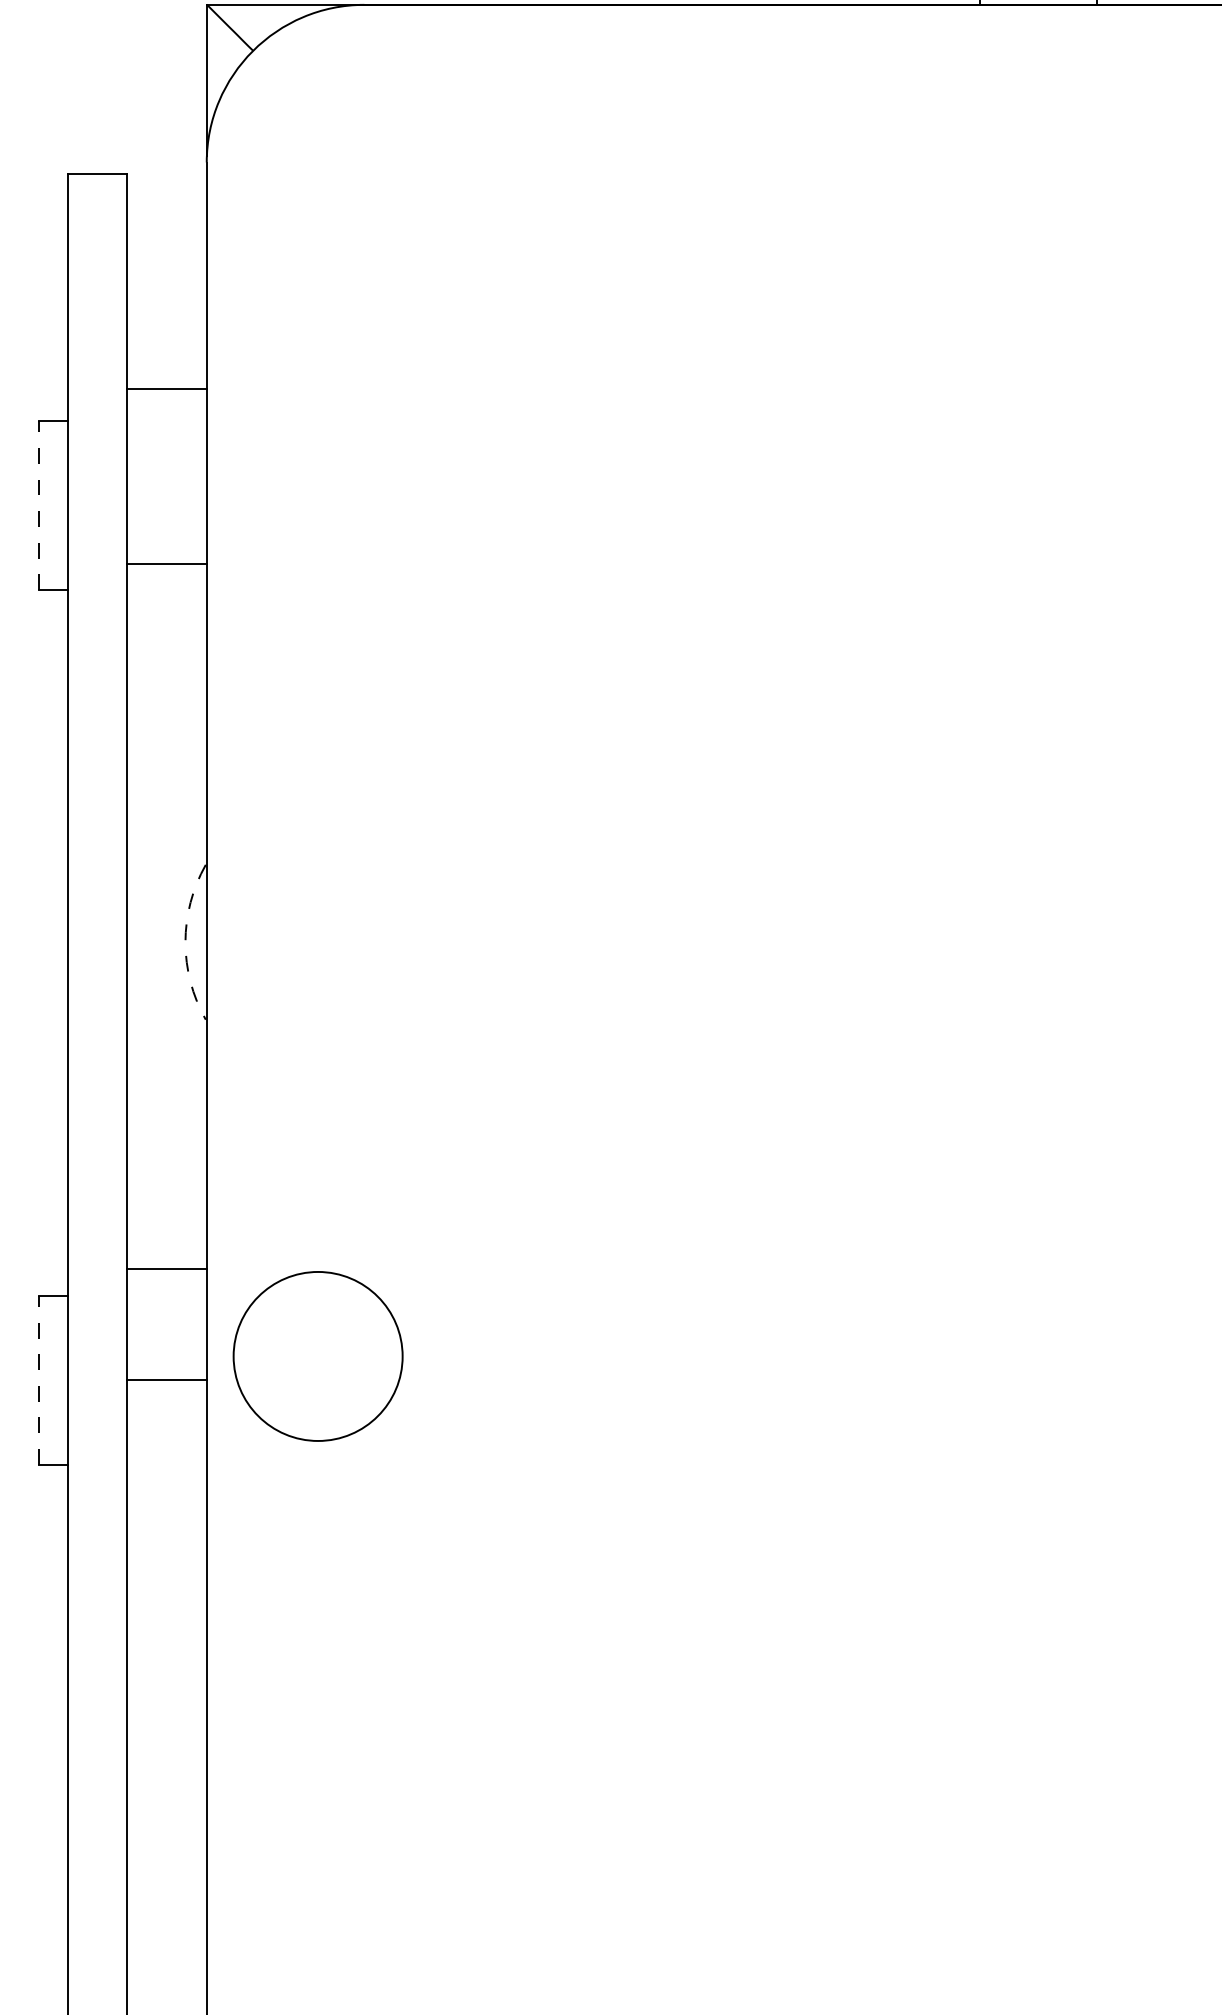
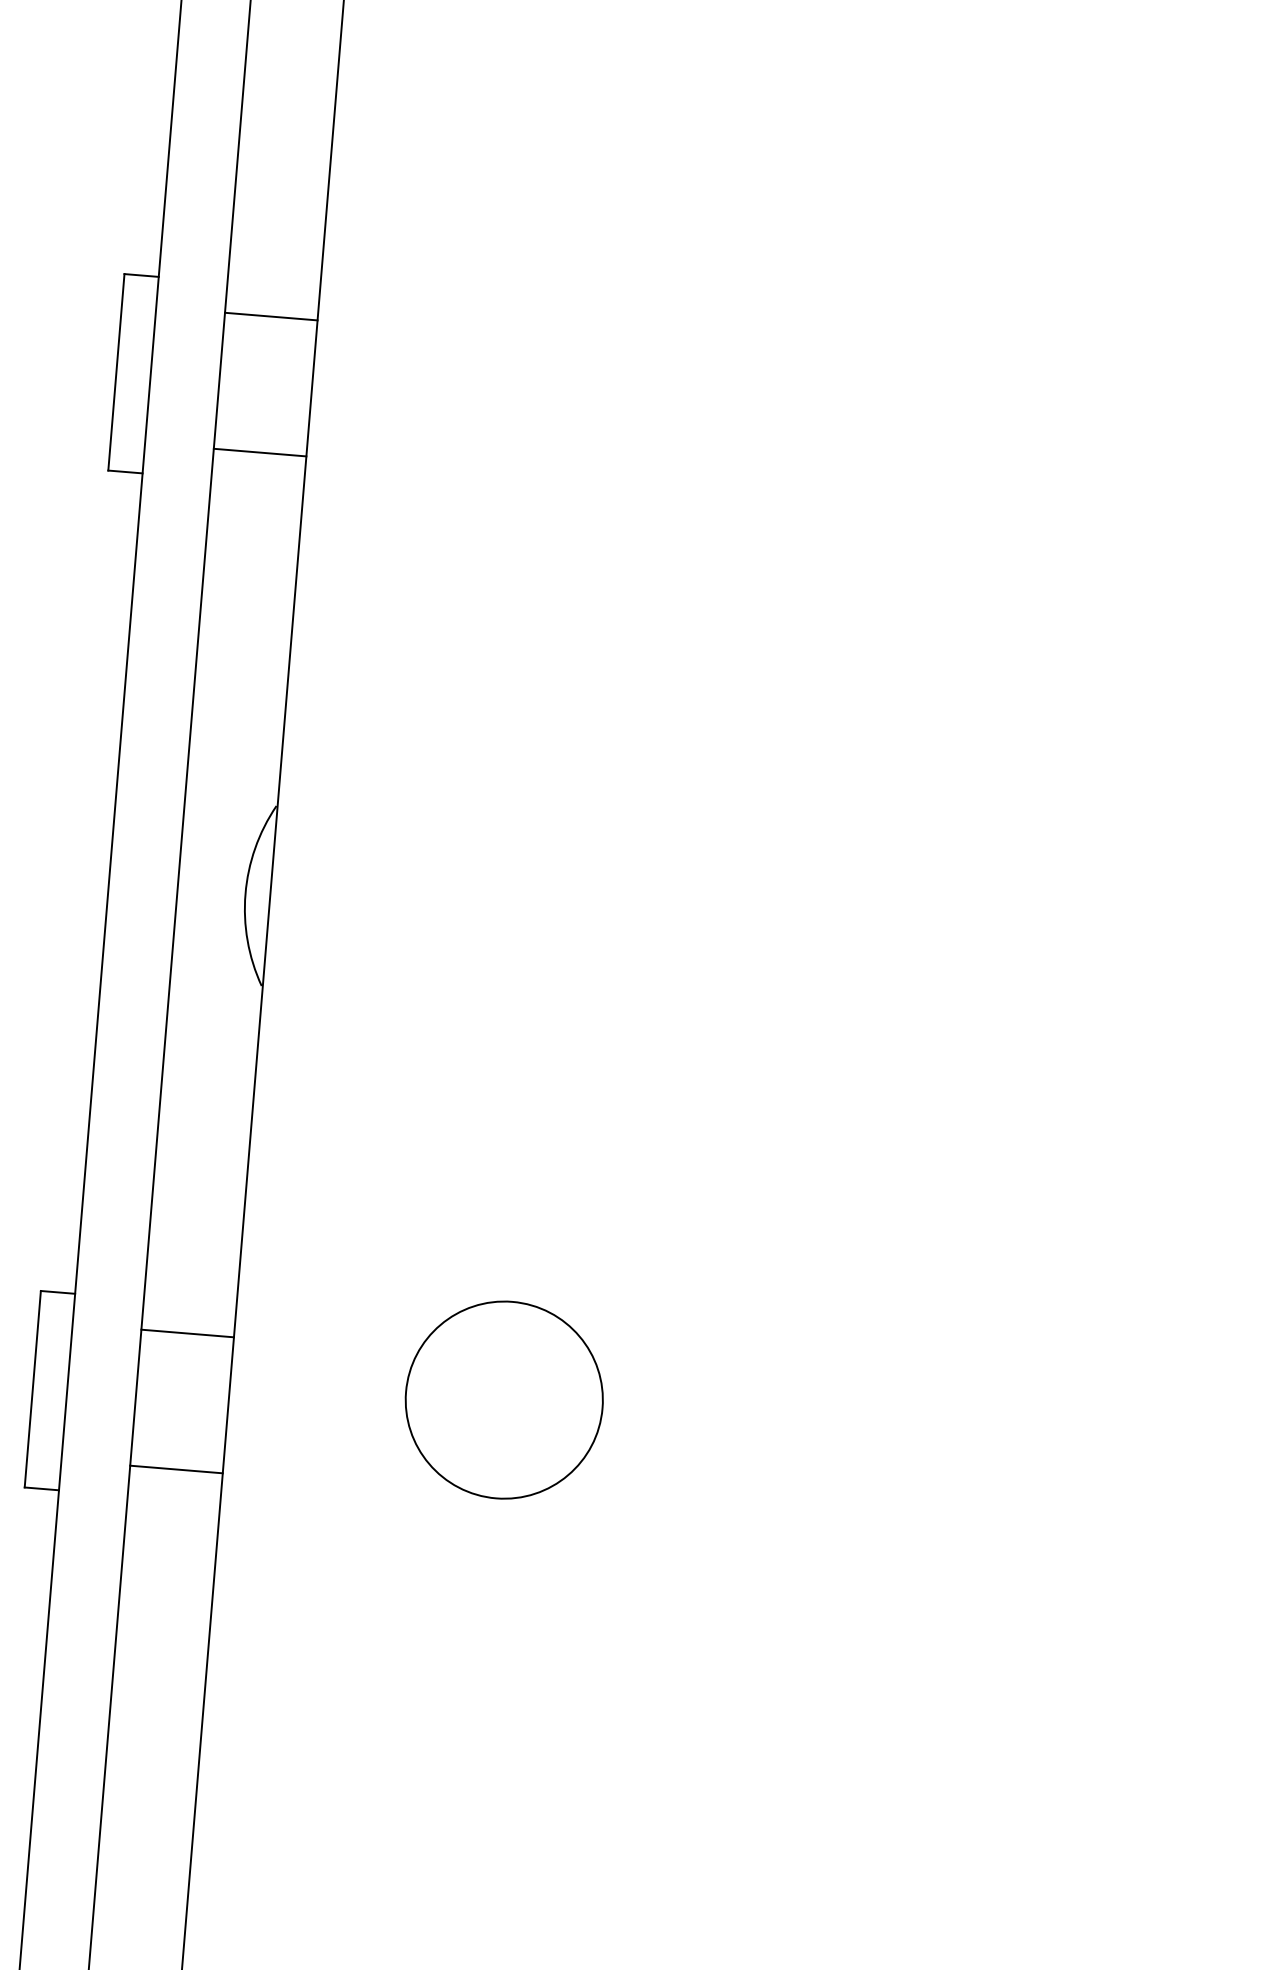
line: (166, 389) -> (270, 317), moved
line: (38, 505) -> (116, 372), dashed -> solid
arc: (185, 942) -> (245, 894), dashed -> solid
line: (166, 1268) -> (187, 1333), moved
circle: (317, 1356) -> (503, 1400), moved
line: (166, 1379) -> (176, 1469), moved
line: (38, 1380) -> (32, 1389), dashed -> solid

